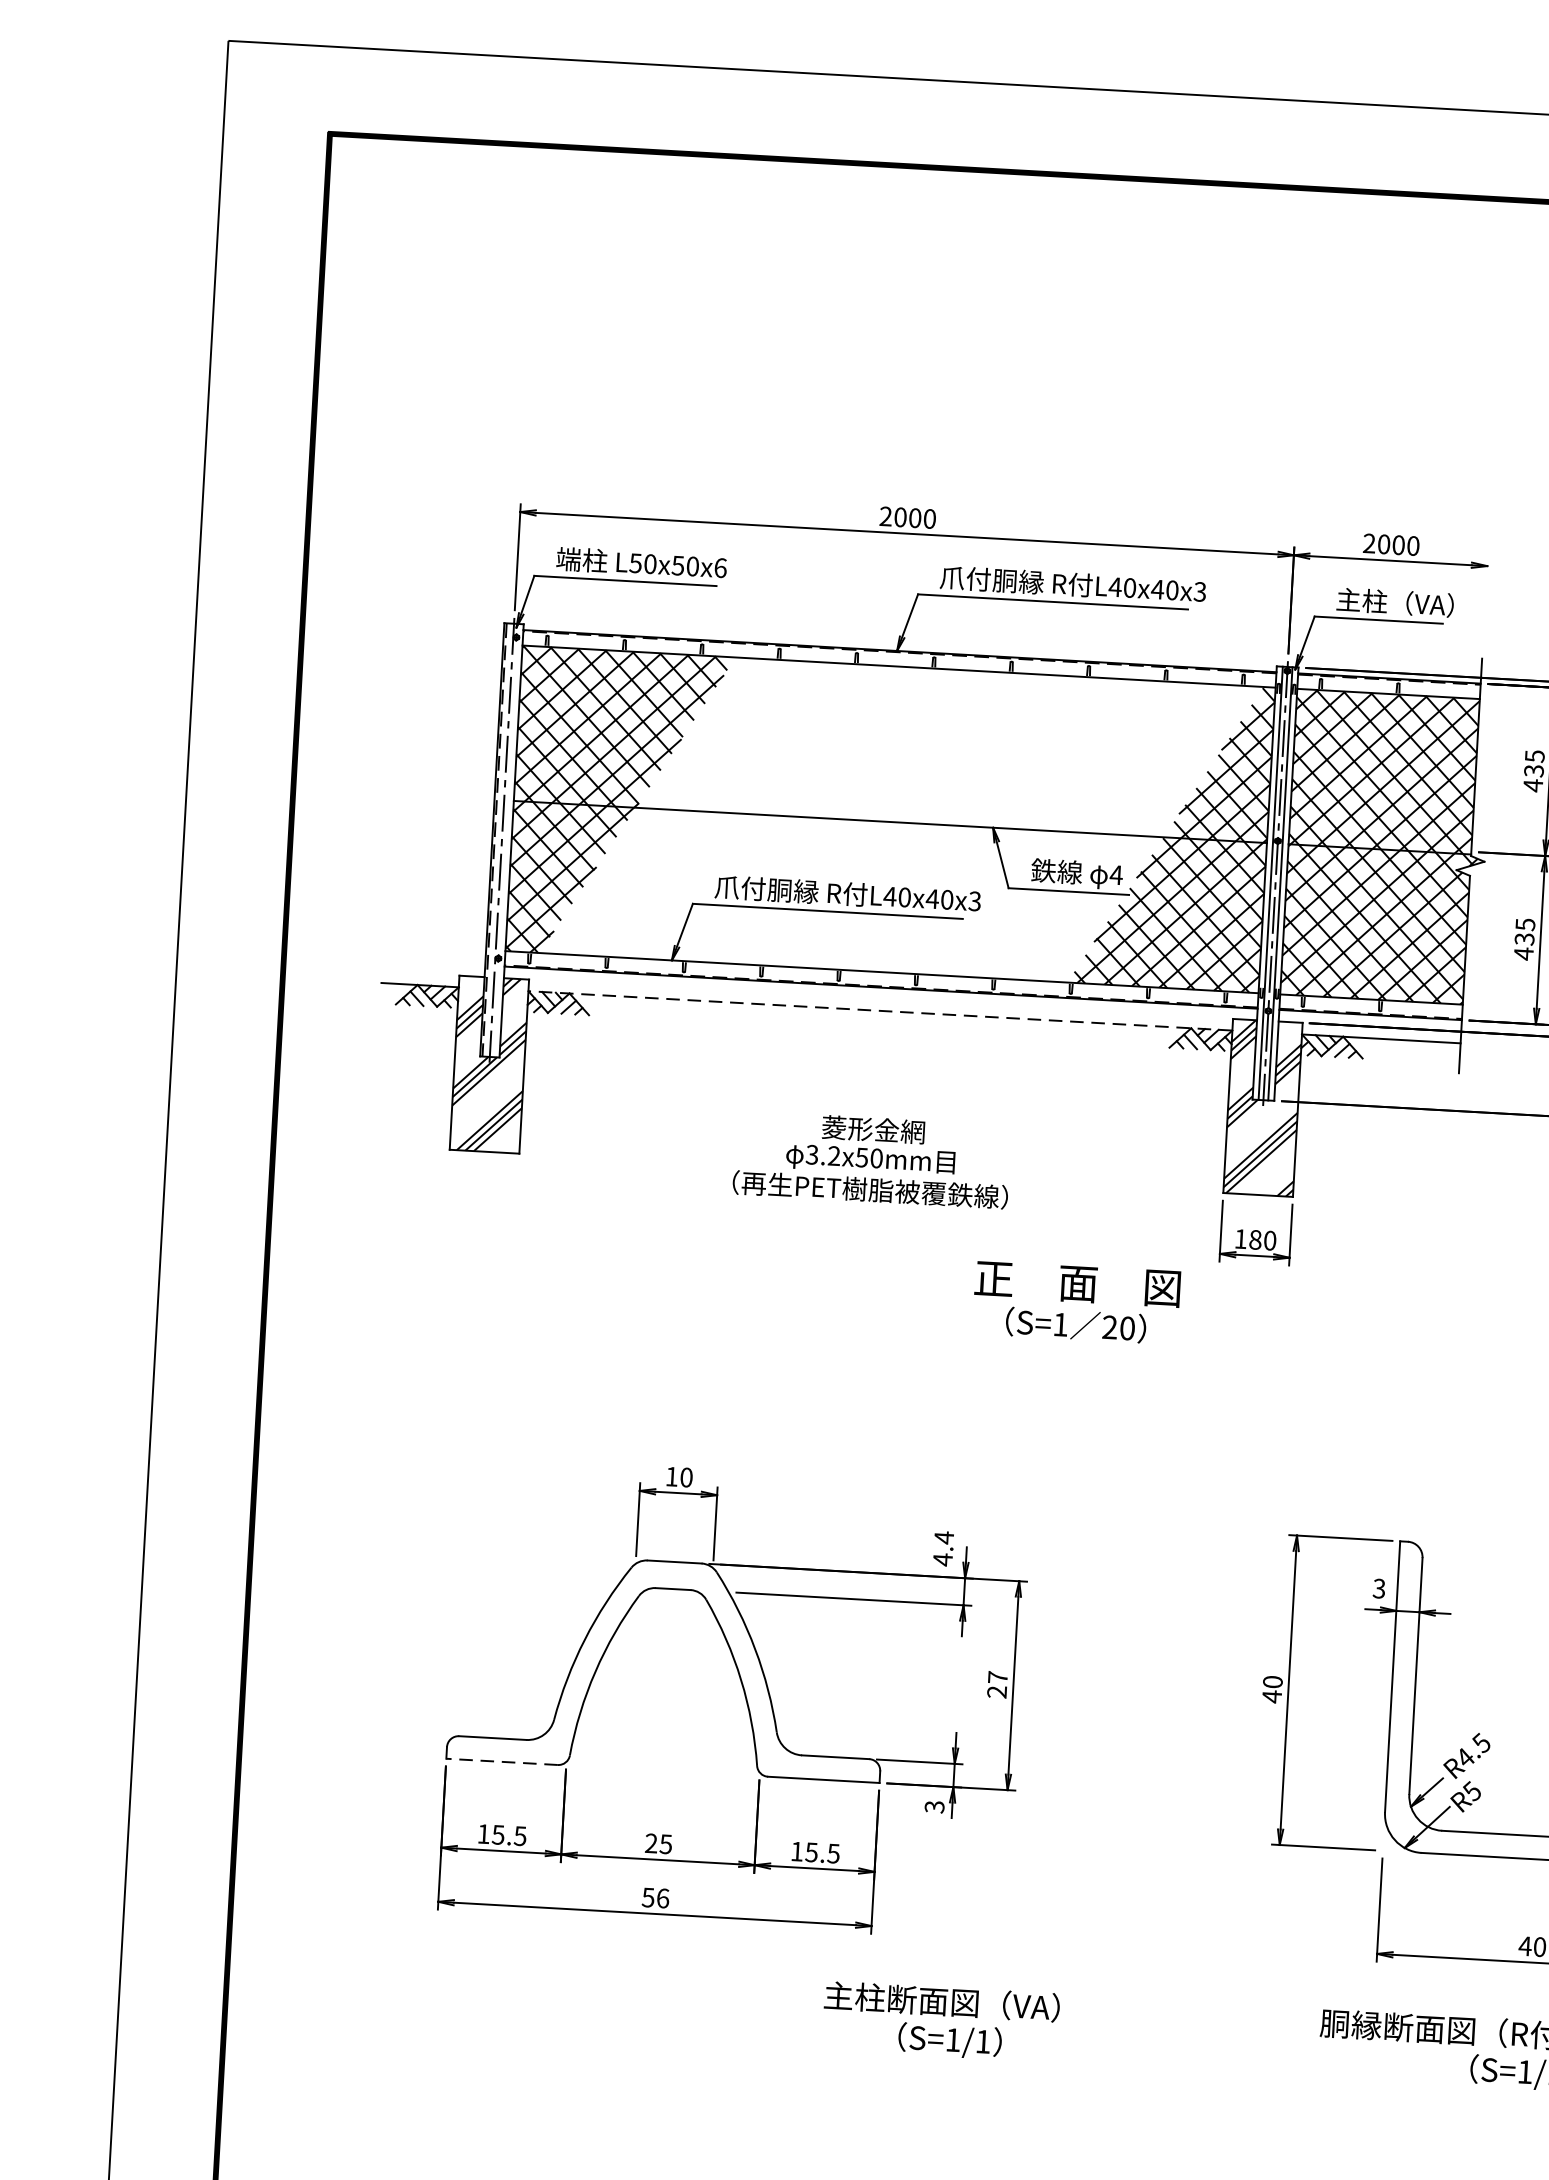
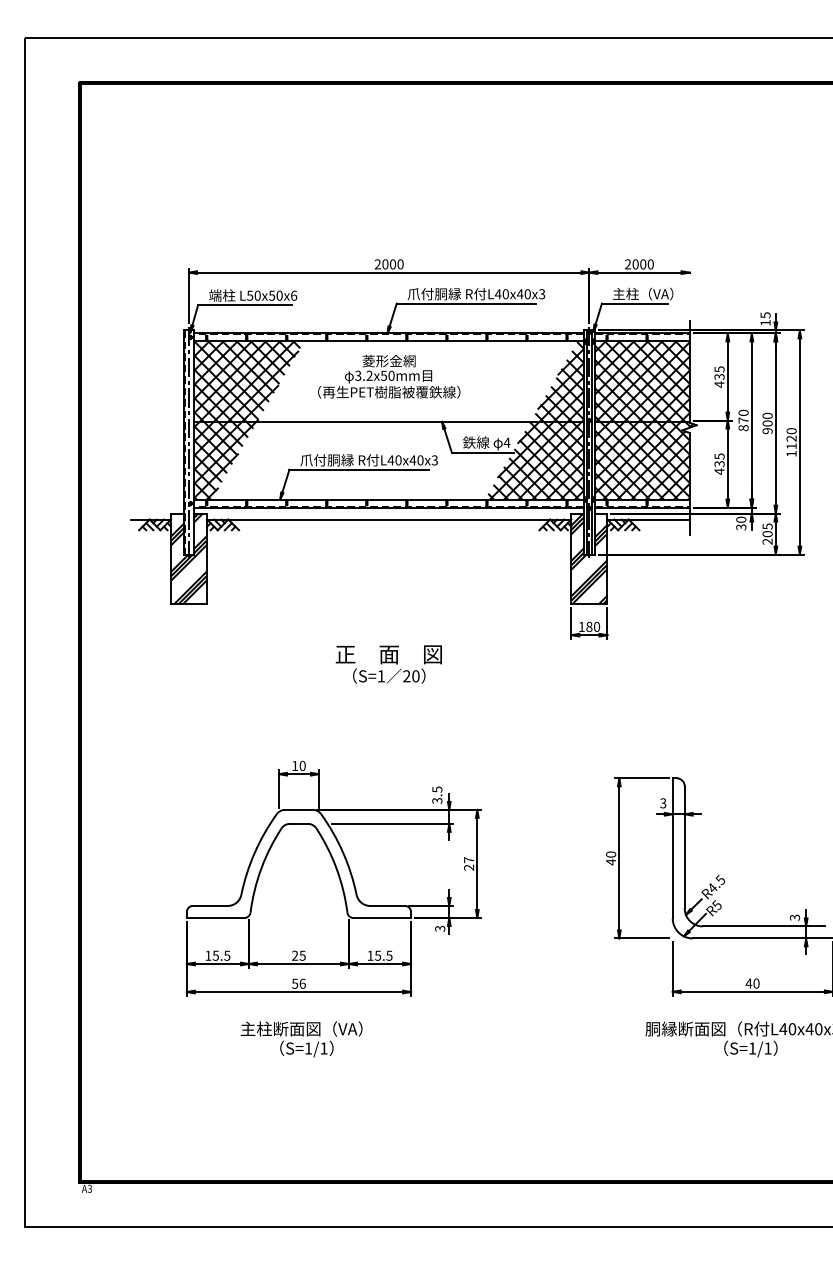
line: (878, 1010) -> (388, 519), dashed -> solid
text: (872, 1159) -> (389, 376), moved
text: (1075, 1302) -> (388, 664), moved
text: (943, 1549) -> (437, 795), 4.4 -> 3.5
line: (501, 1760) -> (215, 917), dashed -> solid
text: (940, 2021) -> (301, 1039), moved

